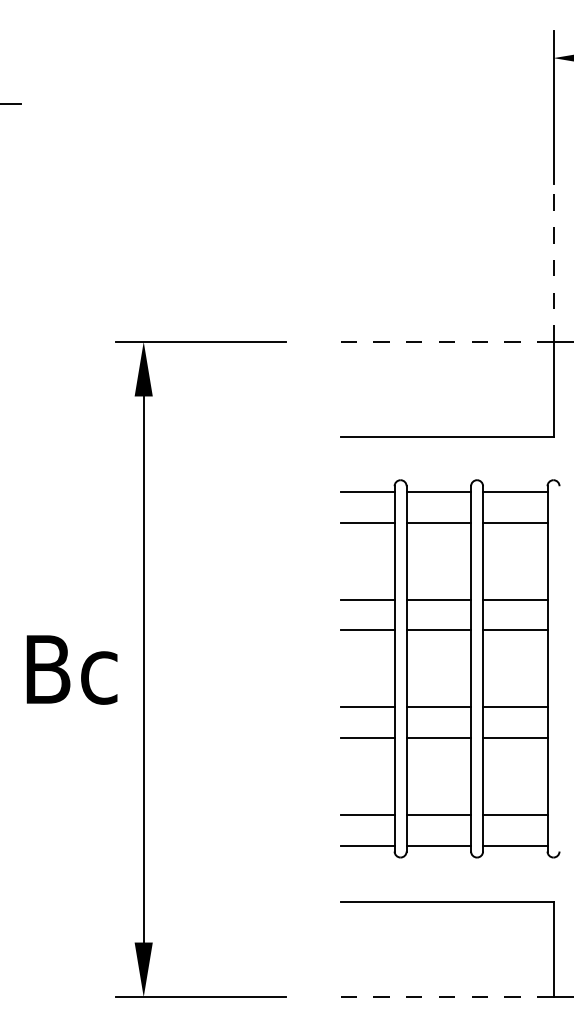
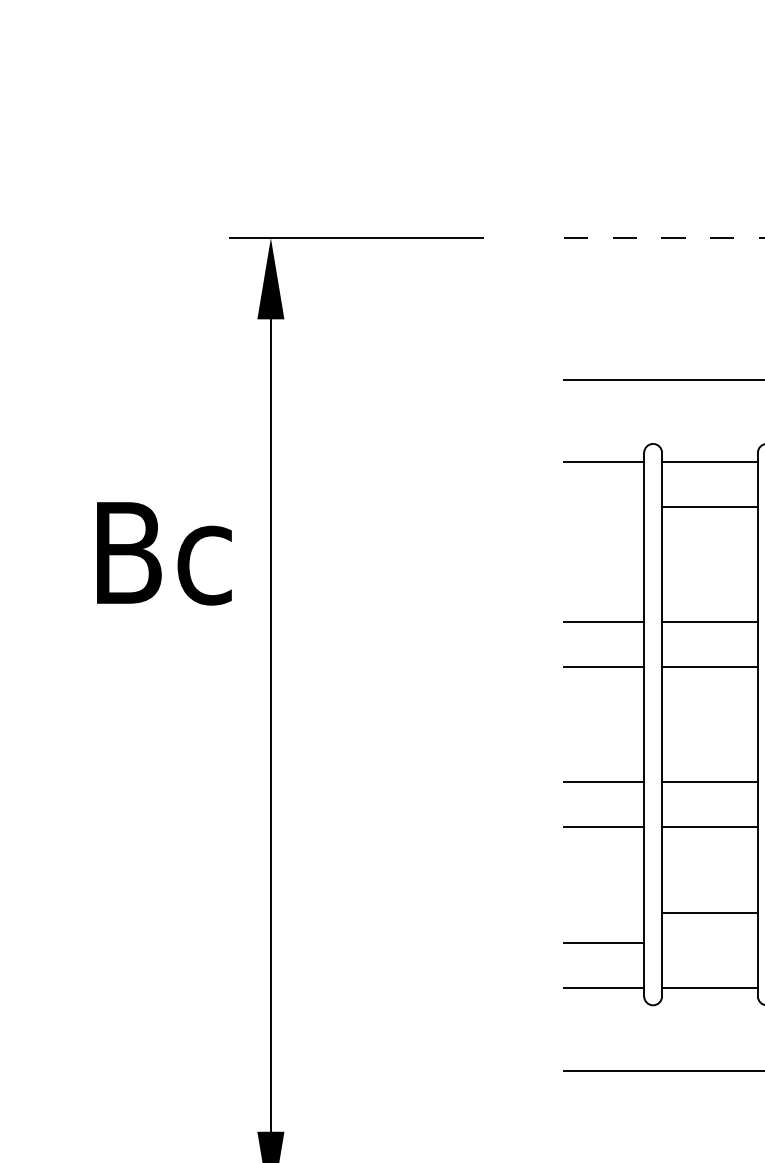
line: (367, 522) -> (603, 506), removed
text: (71, 669) -> (163, 552), moved
line: (438, 815) -> (709, 913), moved

